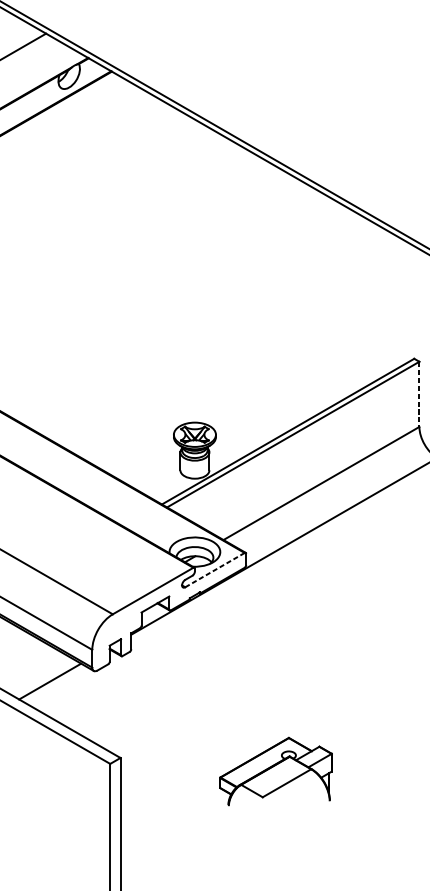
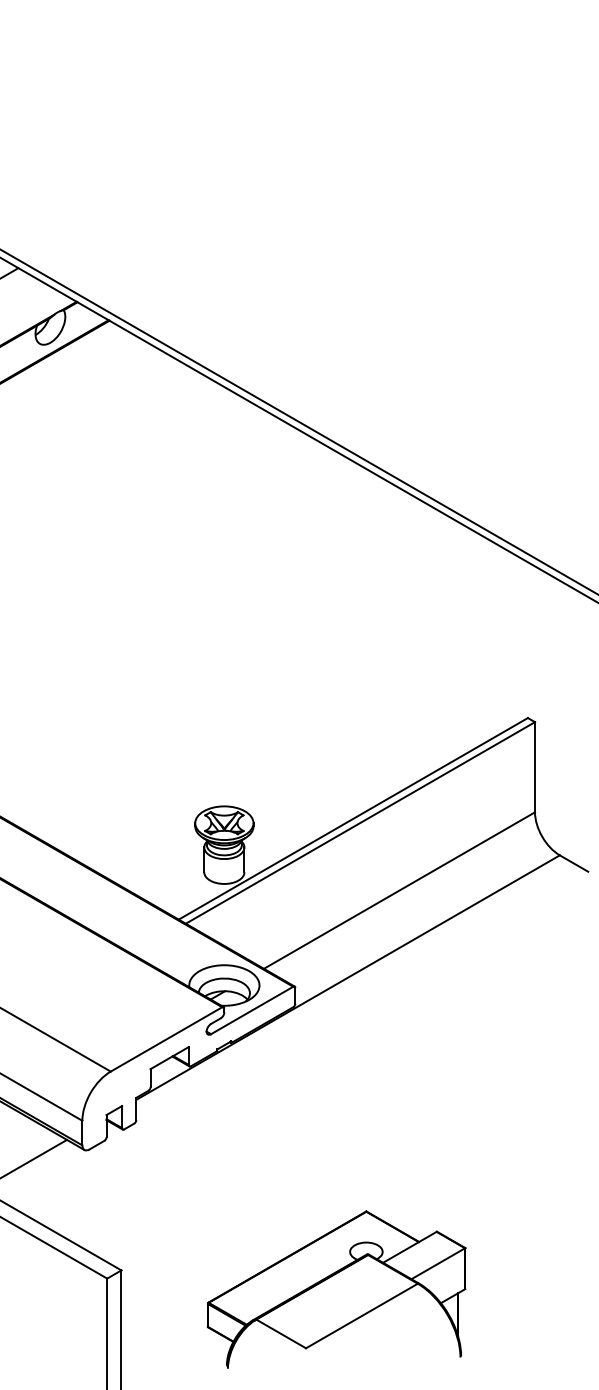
line: (419, 394) -> (535, 767), dashed -> solid
line: (215, 570) -> (252, 1010), dashed -> solid
part: (275, 771) -> (336, 1289), size x1.67

